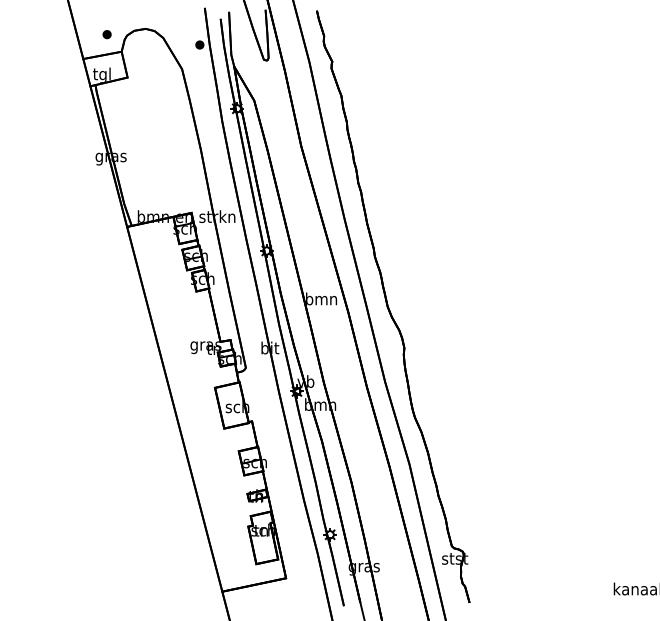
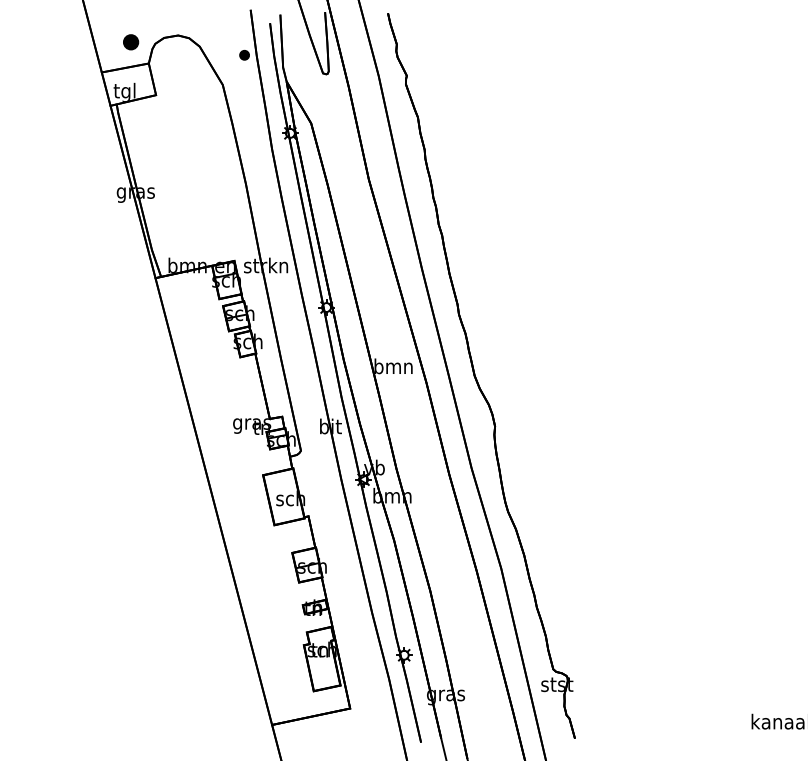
part: (106, 34) -> (130, 42), size x1.6

